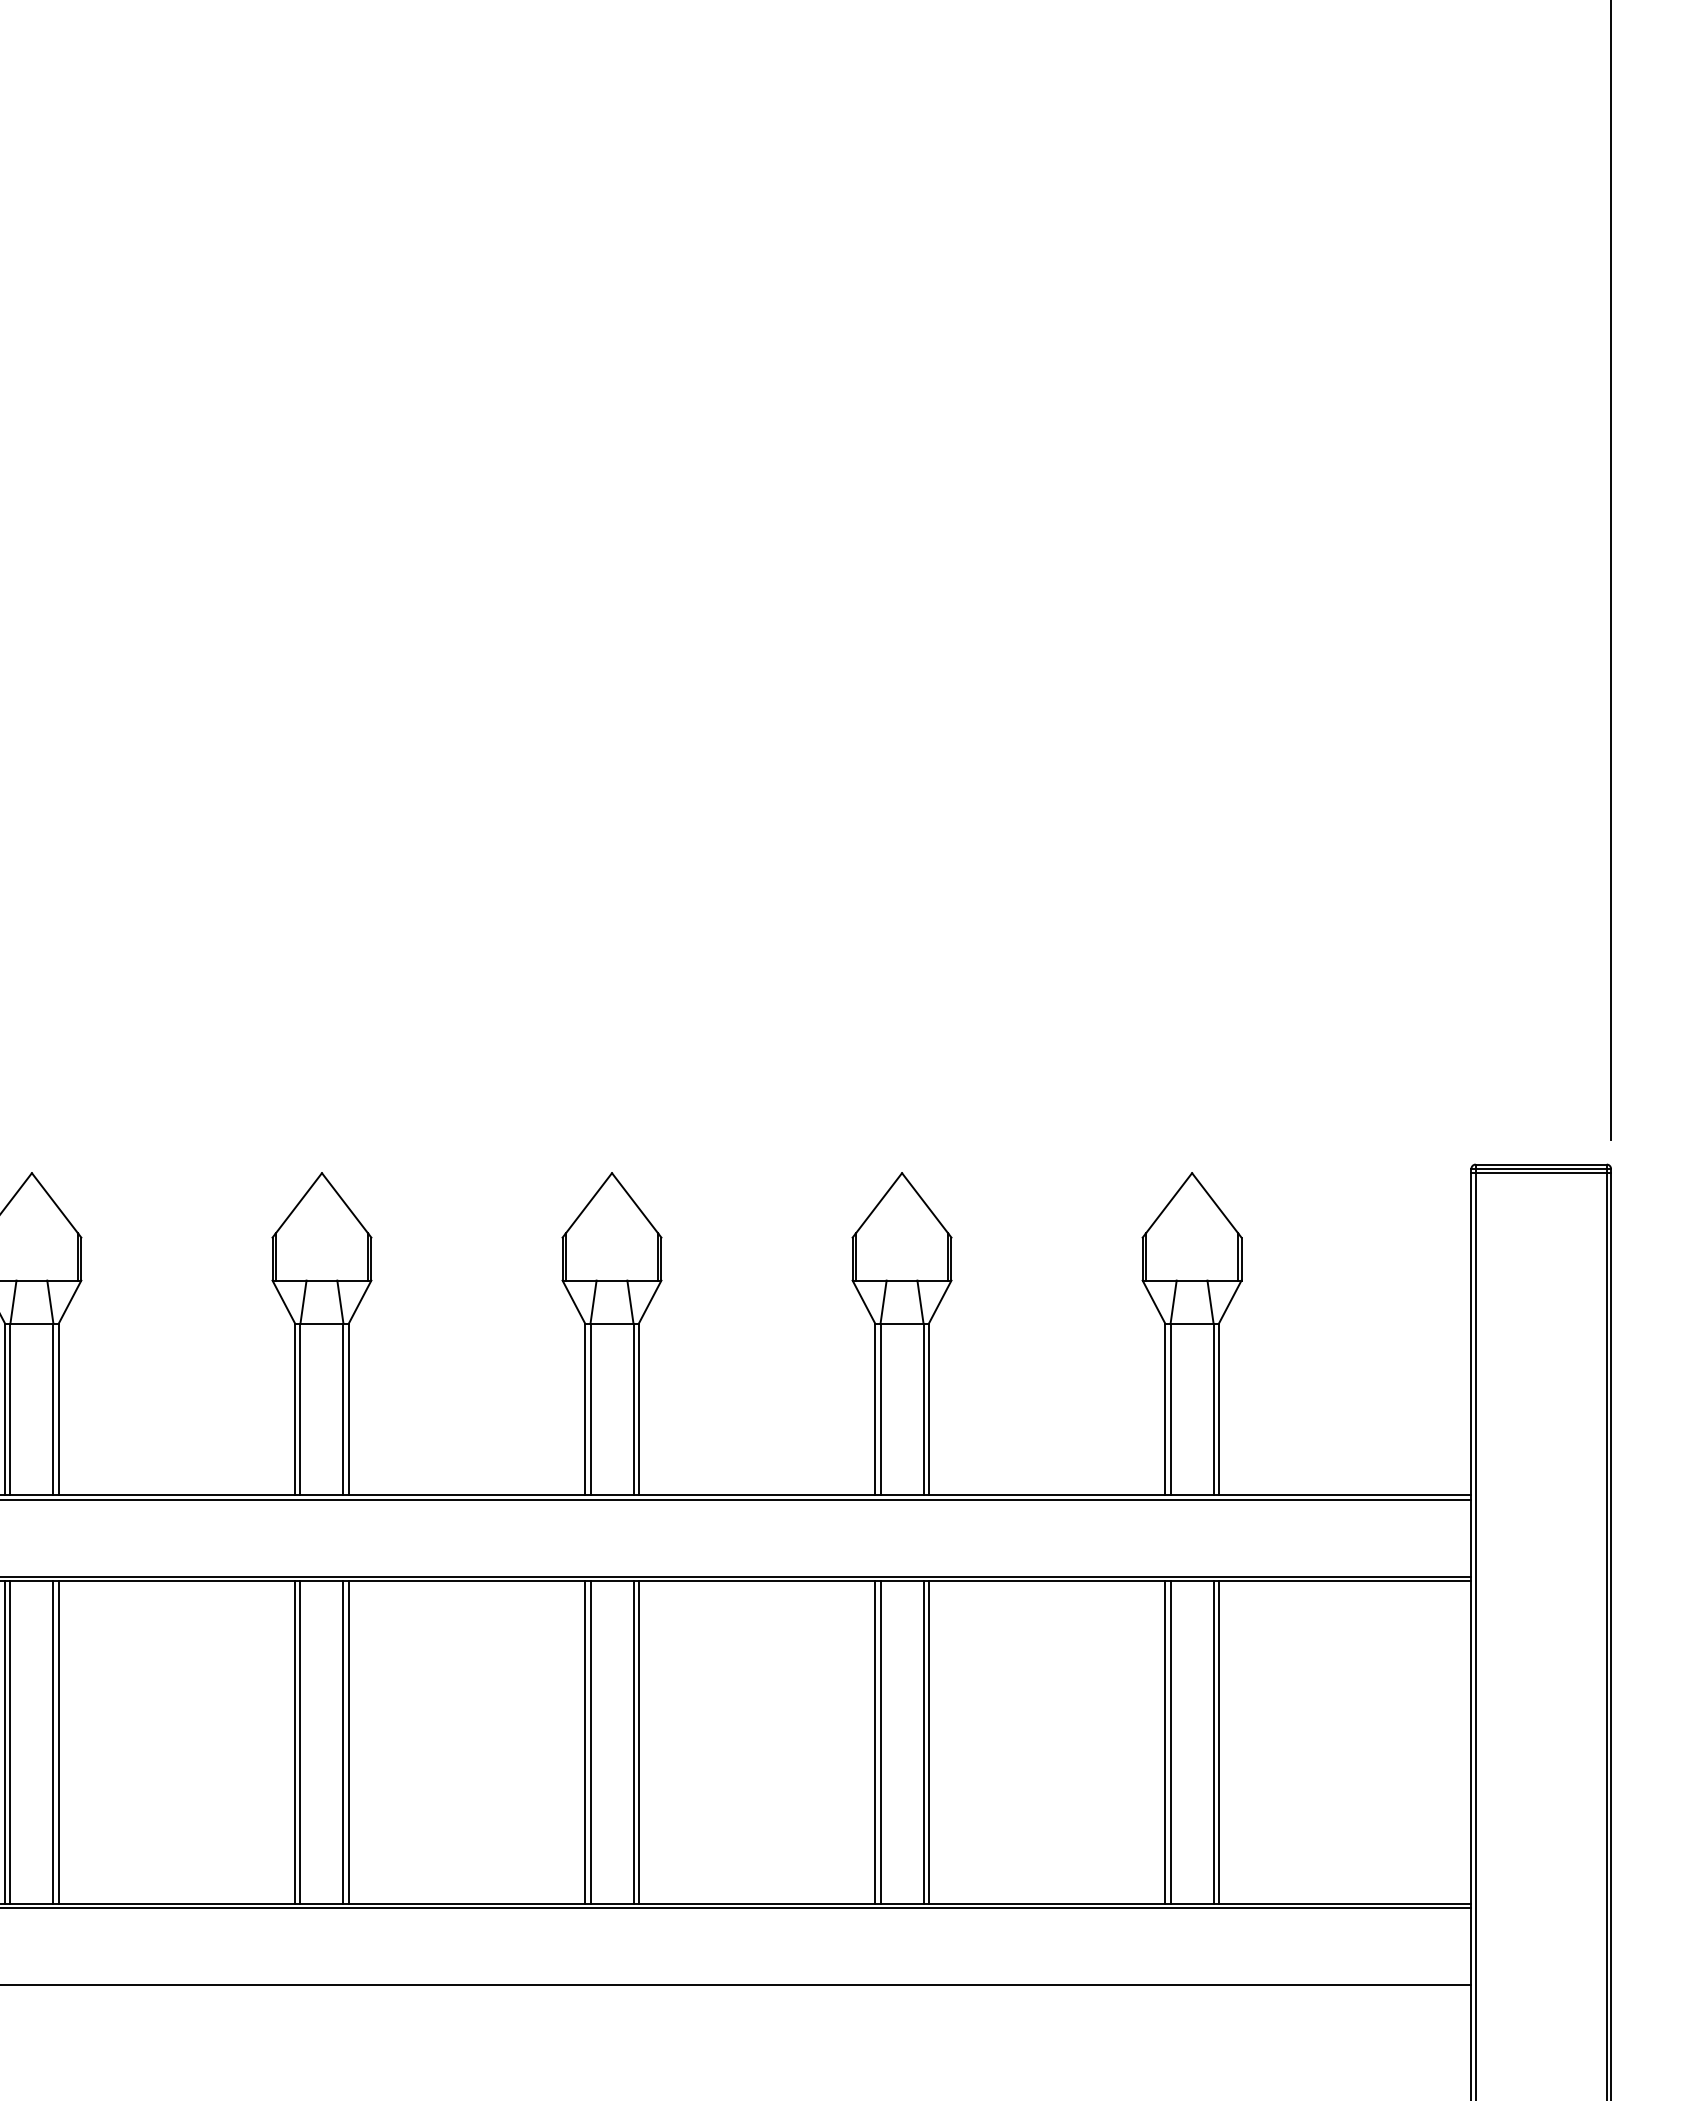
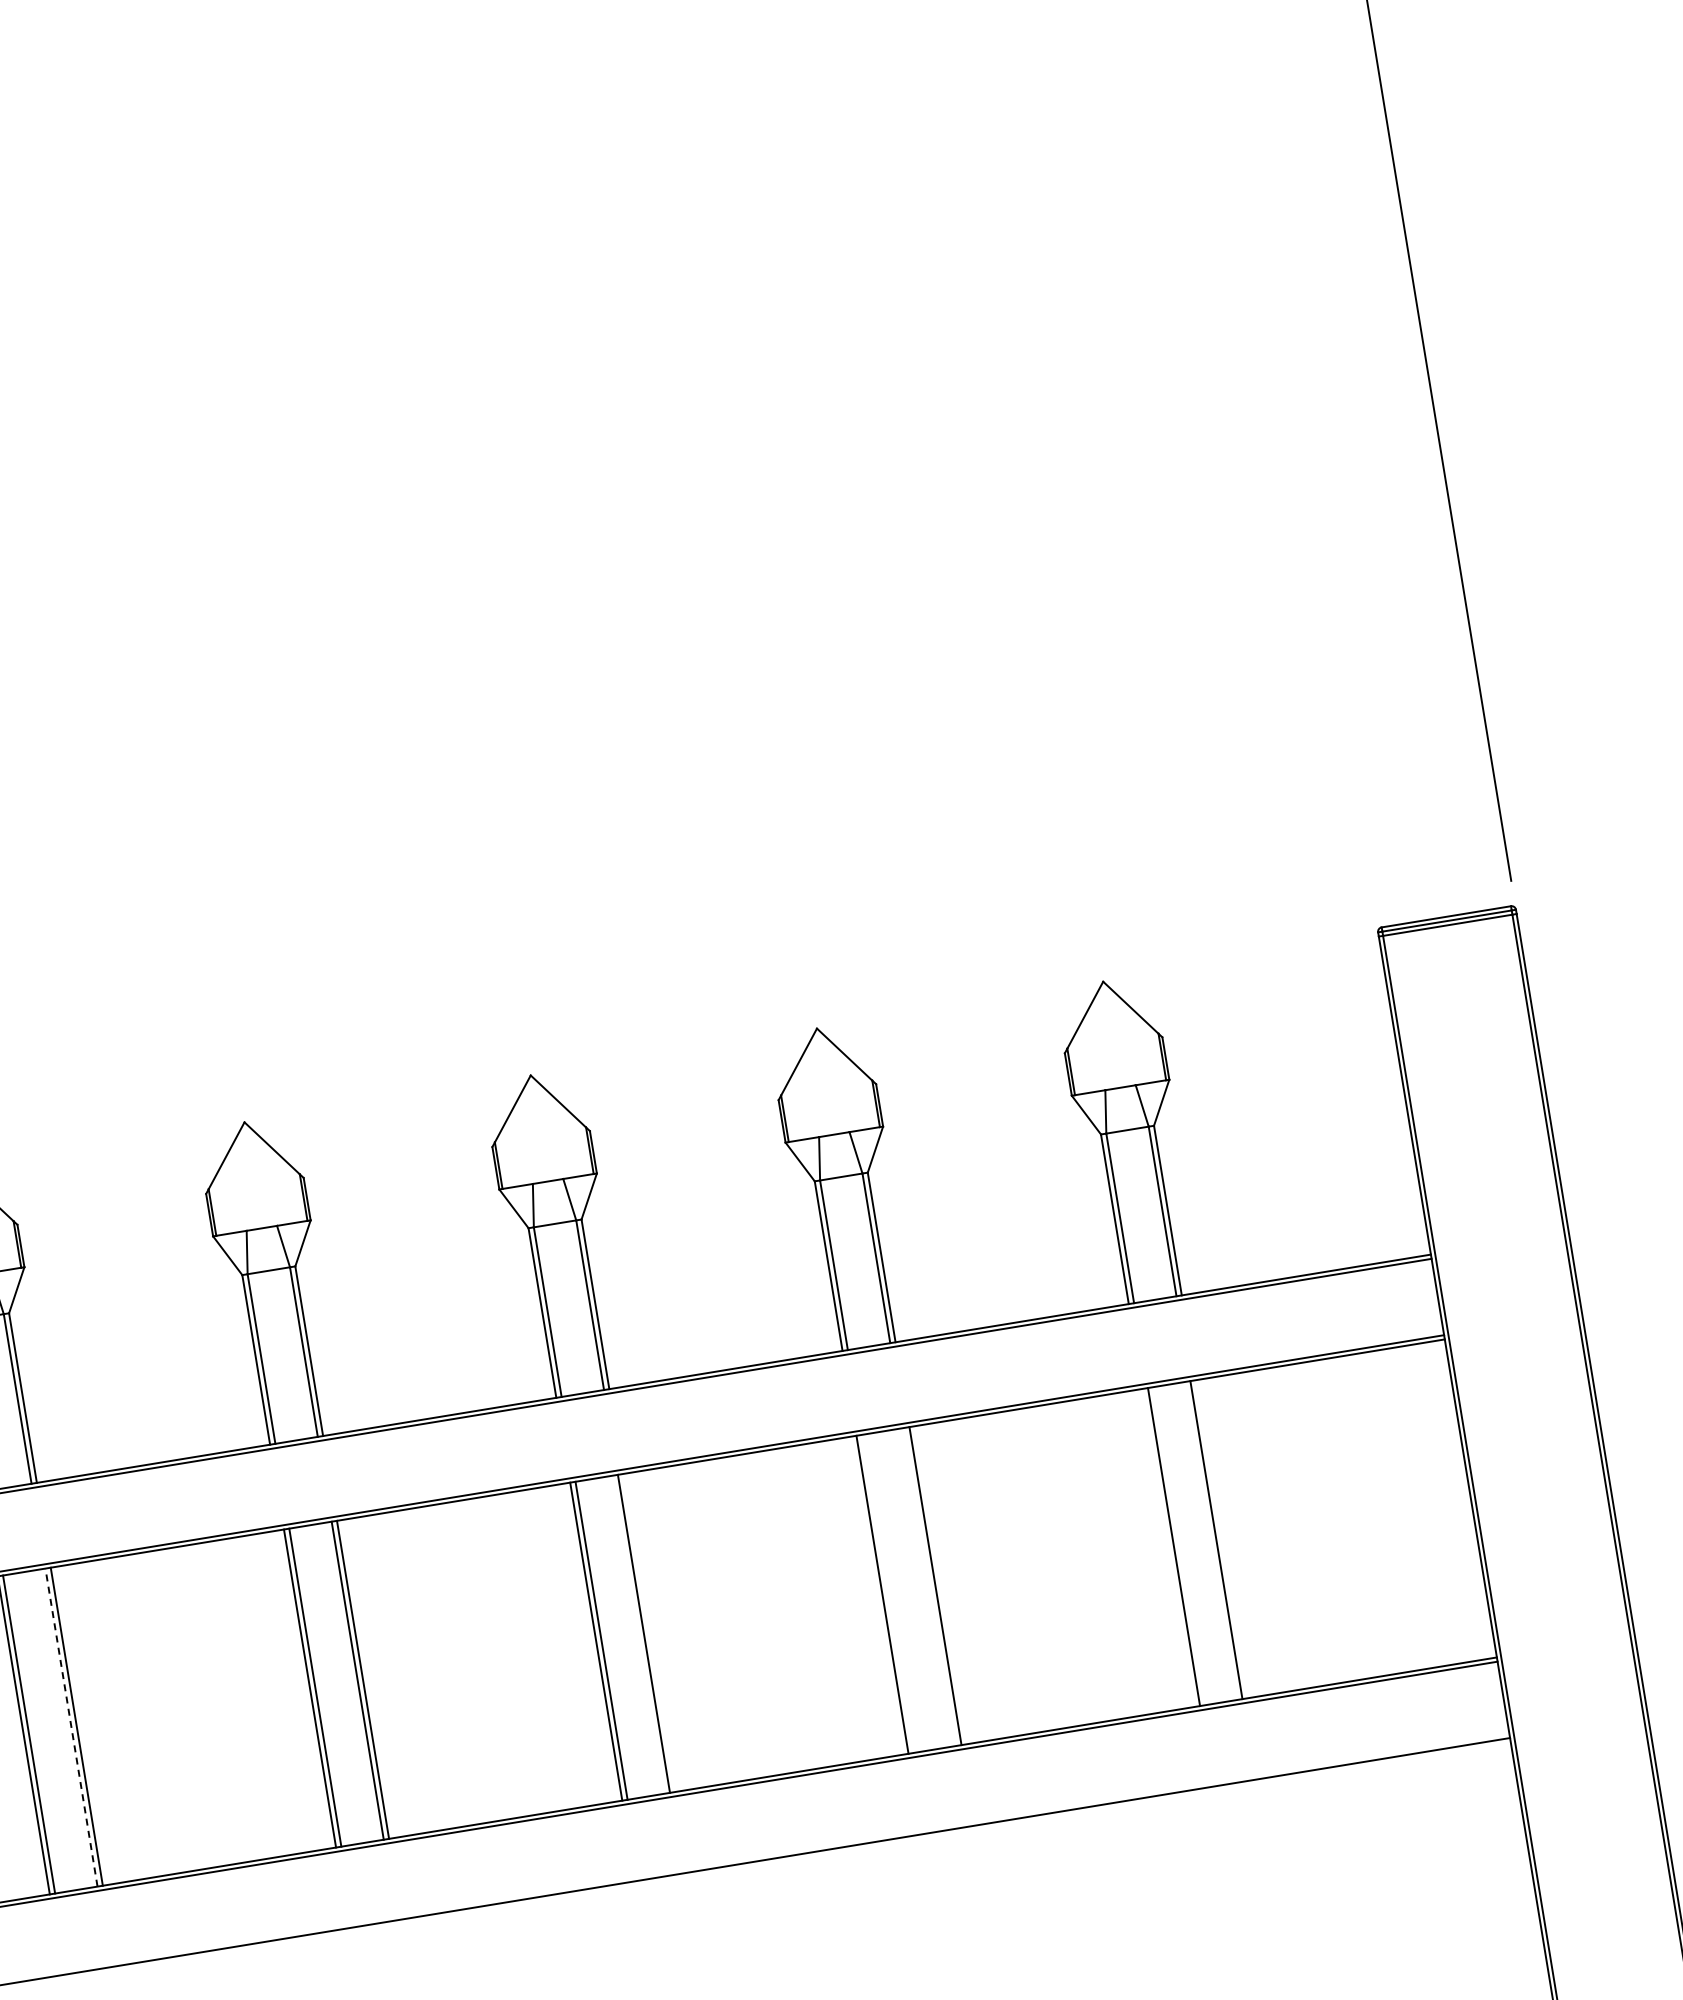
line: (53, 1742) -> (71, 1727), solid -> dashed
line: (638, 1742) -> (648, 1633), removed
line: (880, 1742) -> (887, 1593), removed
line: (923, 1742) -> (930, 1586), removed
line: (1165, 1742) -> (1168, 1547), removed
line: (1218, 1742) -> (1221, 1539), removed

